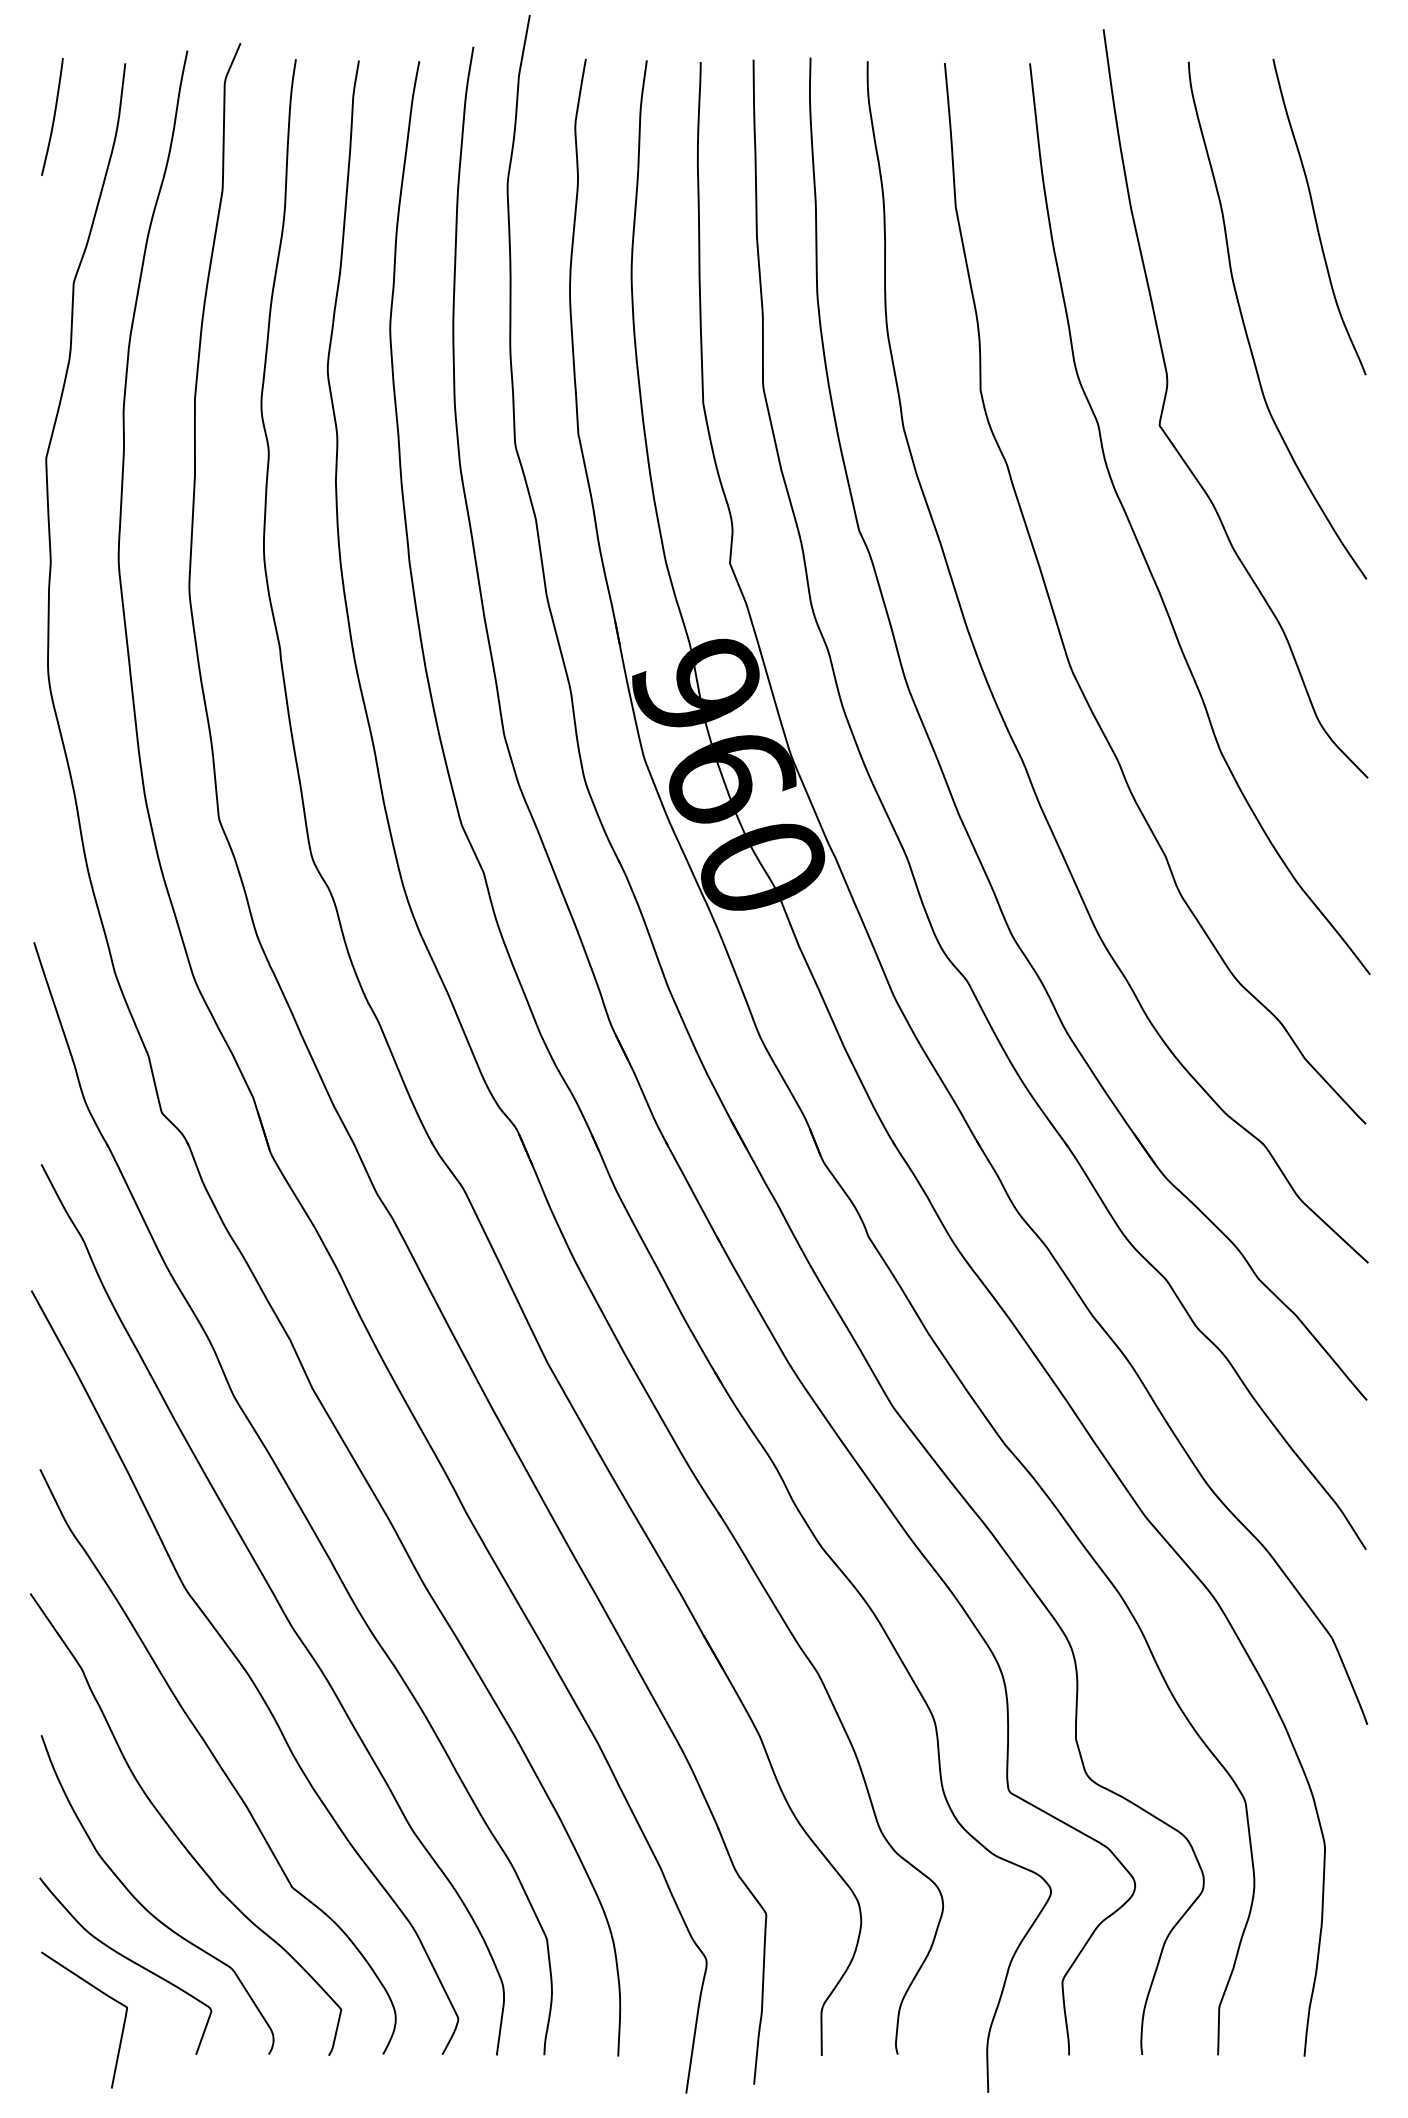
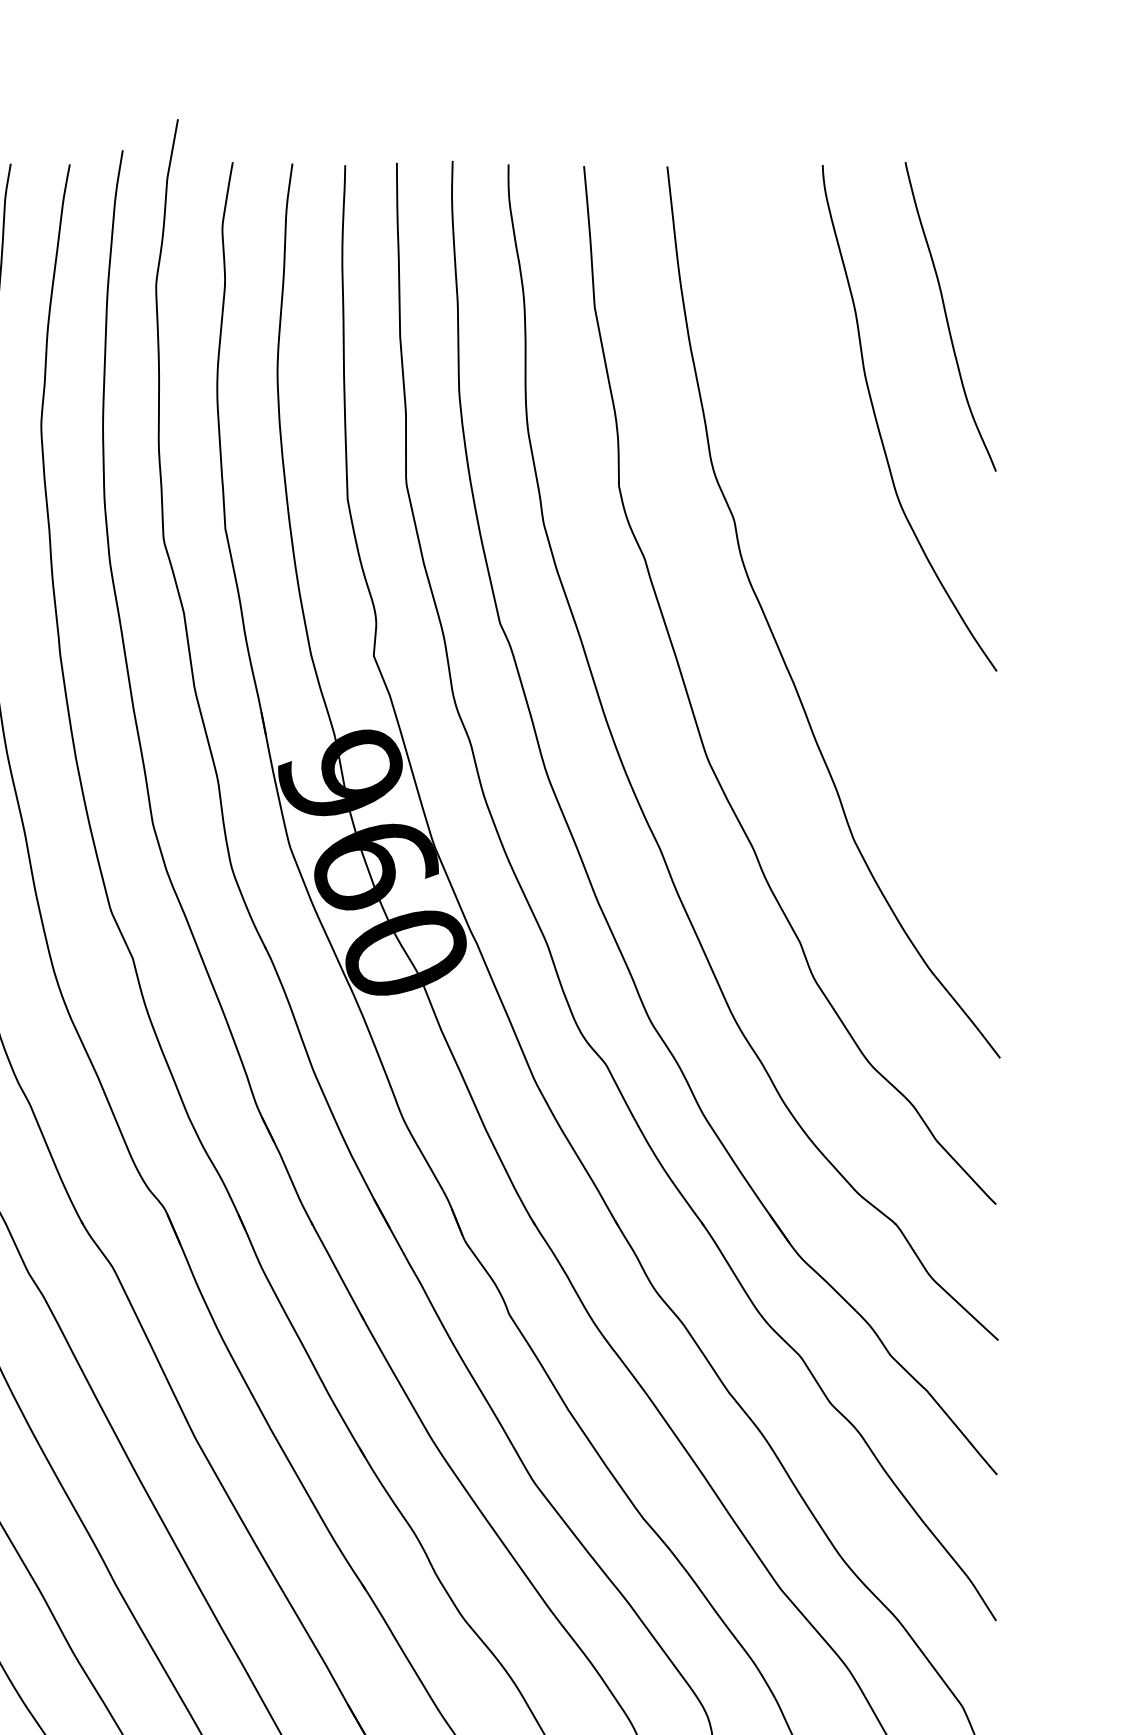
curve: (1167, 392) -> (801, 488), removed

